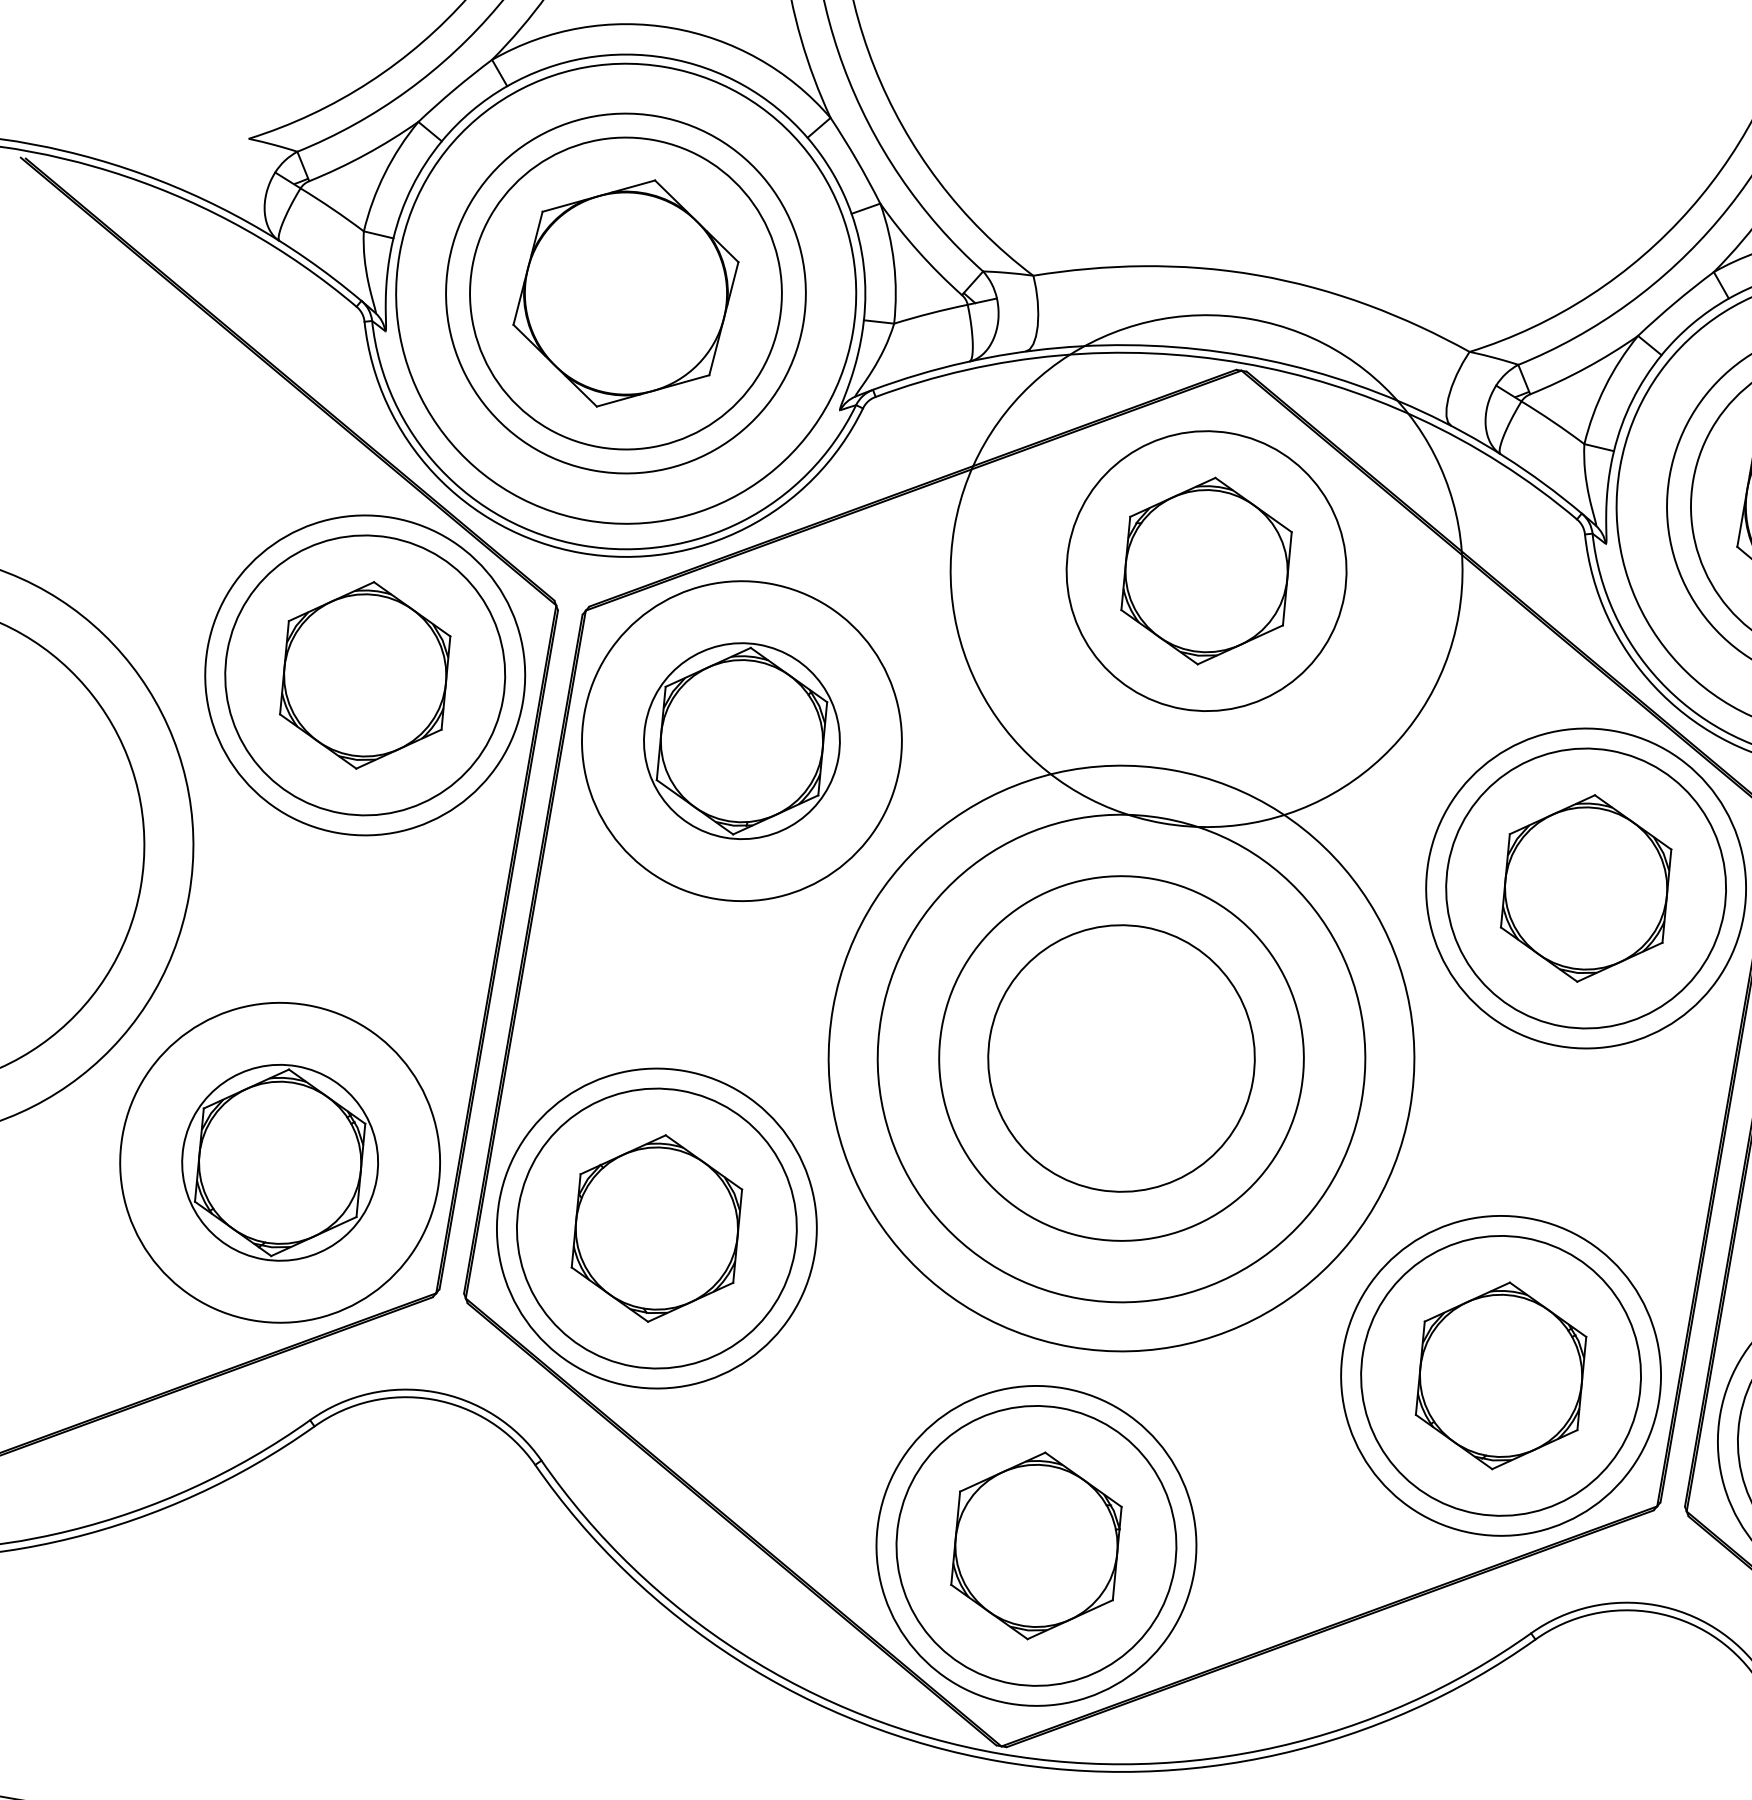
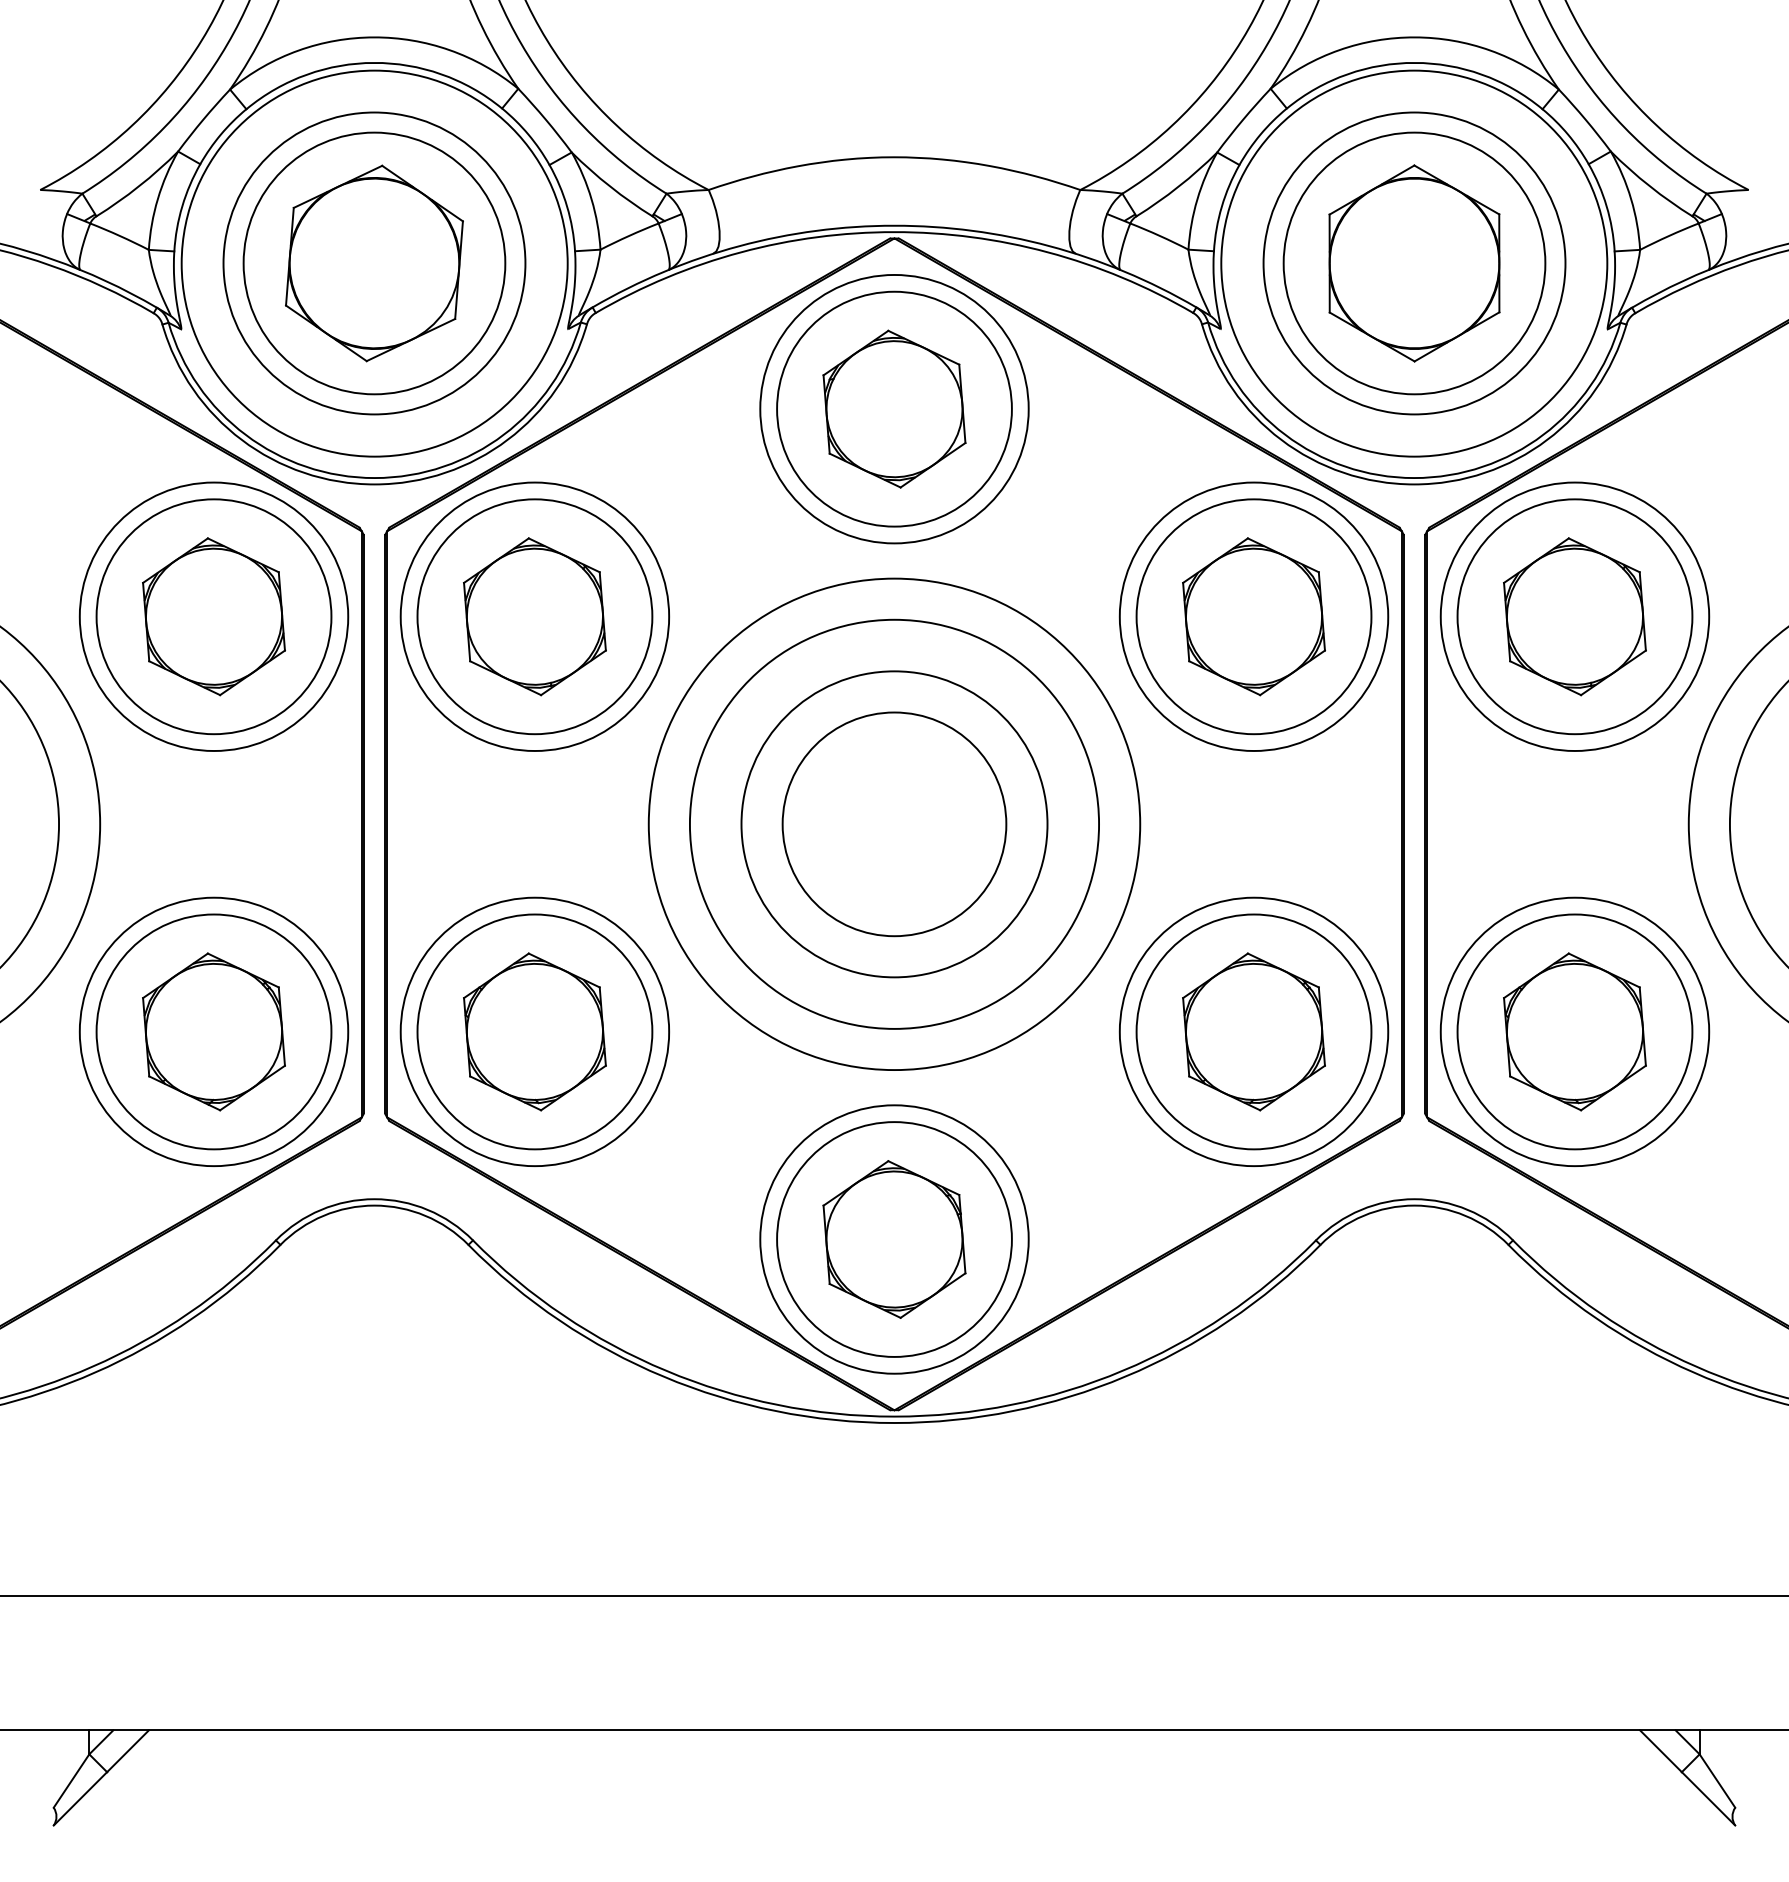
circle: (1206, 570) -> (894, 408), size x0.62
circle: (741, 740) -> (534, 616), size x1.43
circle: (279, 1162) -> (213, 1031), size x1.43

